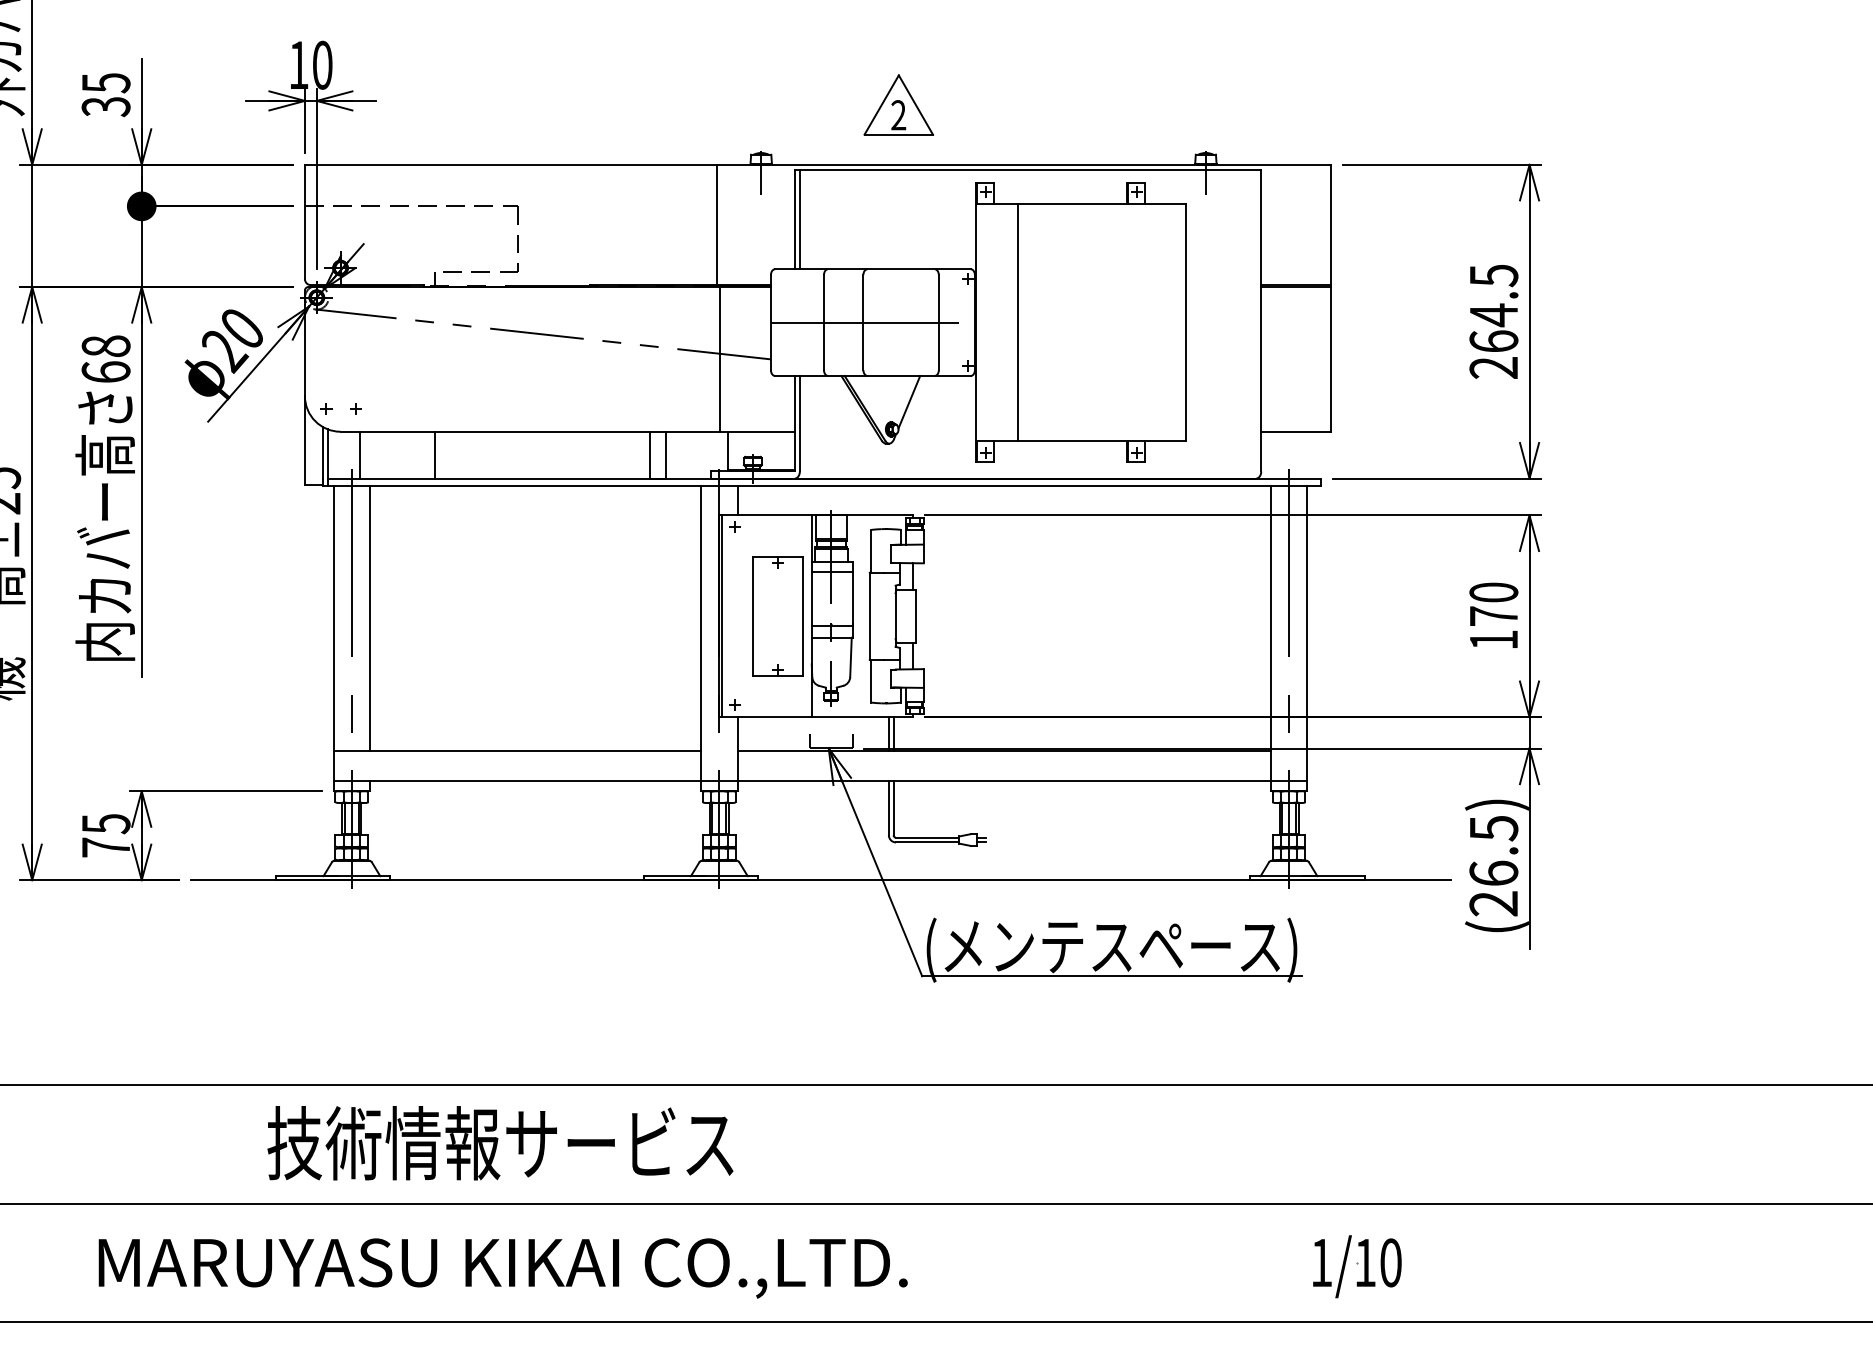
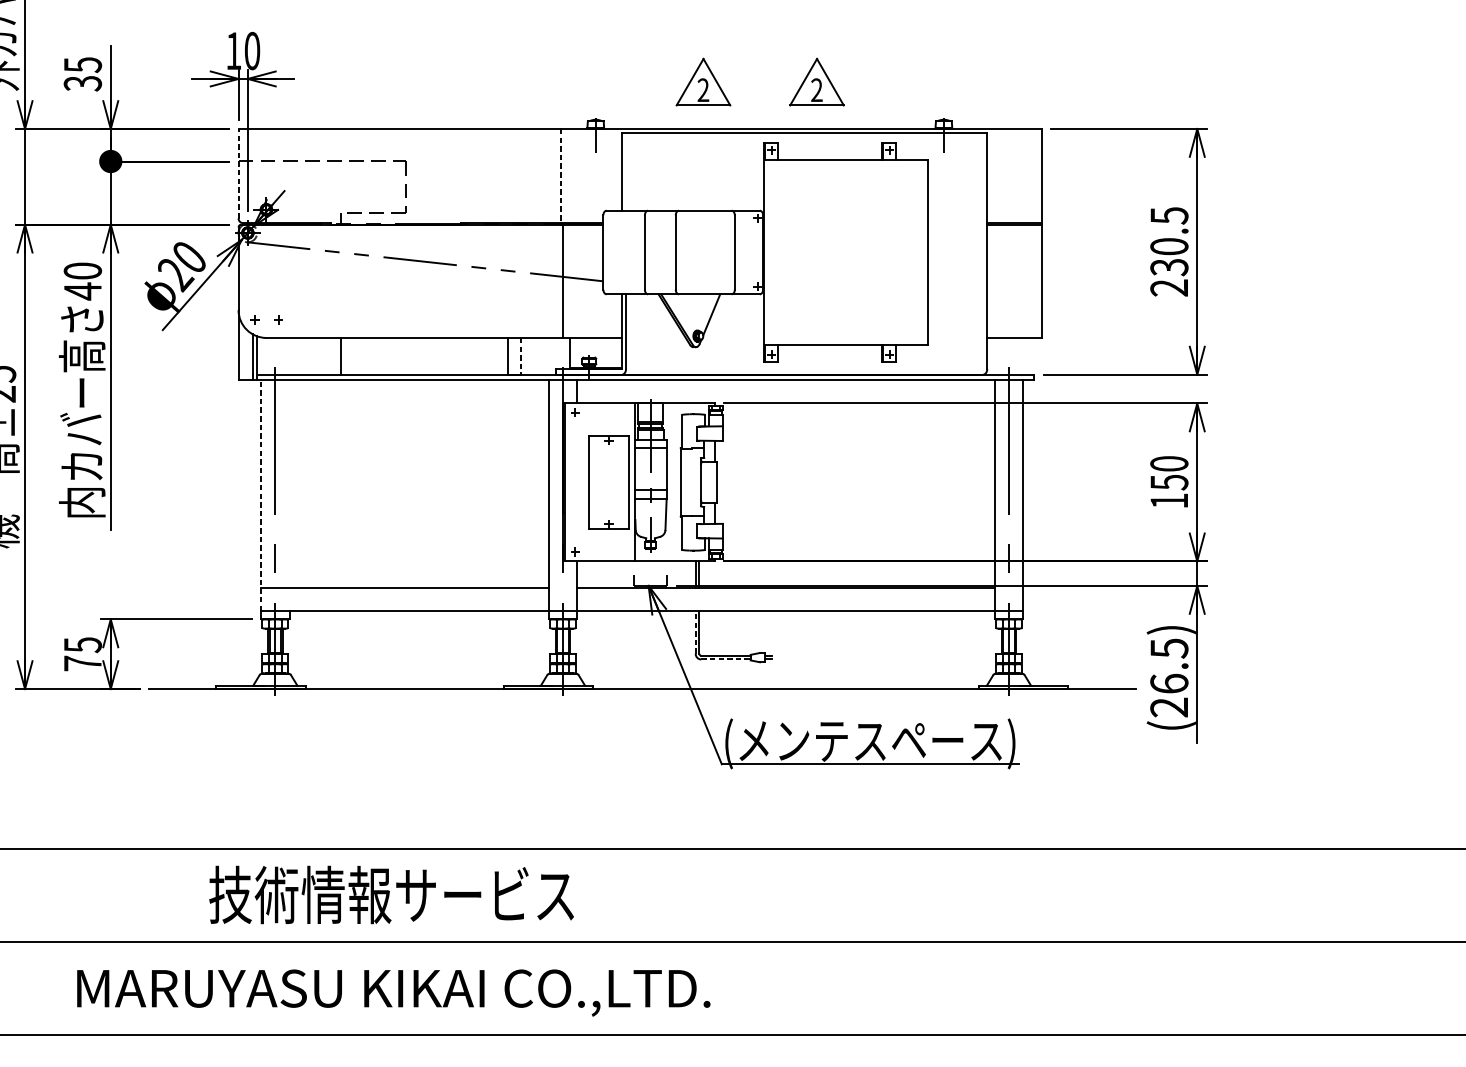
part: (1043, 104) -> (816, 81), added
line: (799, 219) -> (625, 171), removed
line: (304, 221) -> (238, 173), solid -> dashed
line: (717, 225) -> (561, 176), solid -> dashed
line: (872, 322) -> (682, 252), removed
line: (1017, 322) -> (796, 252), removed
text: (1493, 327) -> (1169, 256), 264.5 -> 230.5
text: (105, 359) -> (82, 281), 68 -> 40
line: (359, 454) -> (281, 355), removed
line: (666, 455) -> (521, 356), solid -> dashed
text: (1494, 616) -> (1169, 482), 170 -> 150
line: (370, 617) -> (289, 483), removed
line: (333, 632) -> (260, 495), solid -> dashed
line: (888, 807) -> (695, 632), solid -> dashed
line: (927, 842) -> (725, 659), solid -> dashed
part: (1357, 1266) -> (1062, 991), removed

